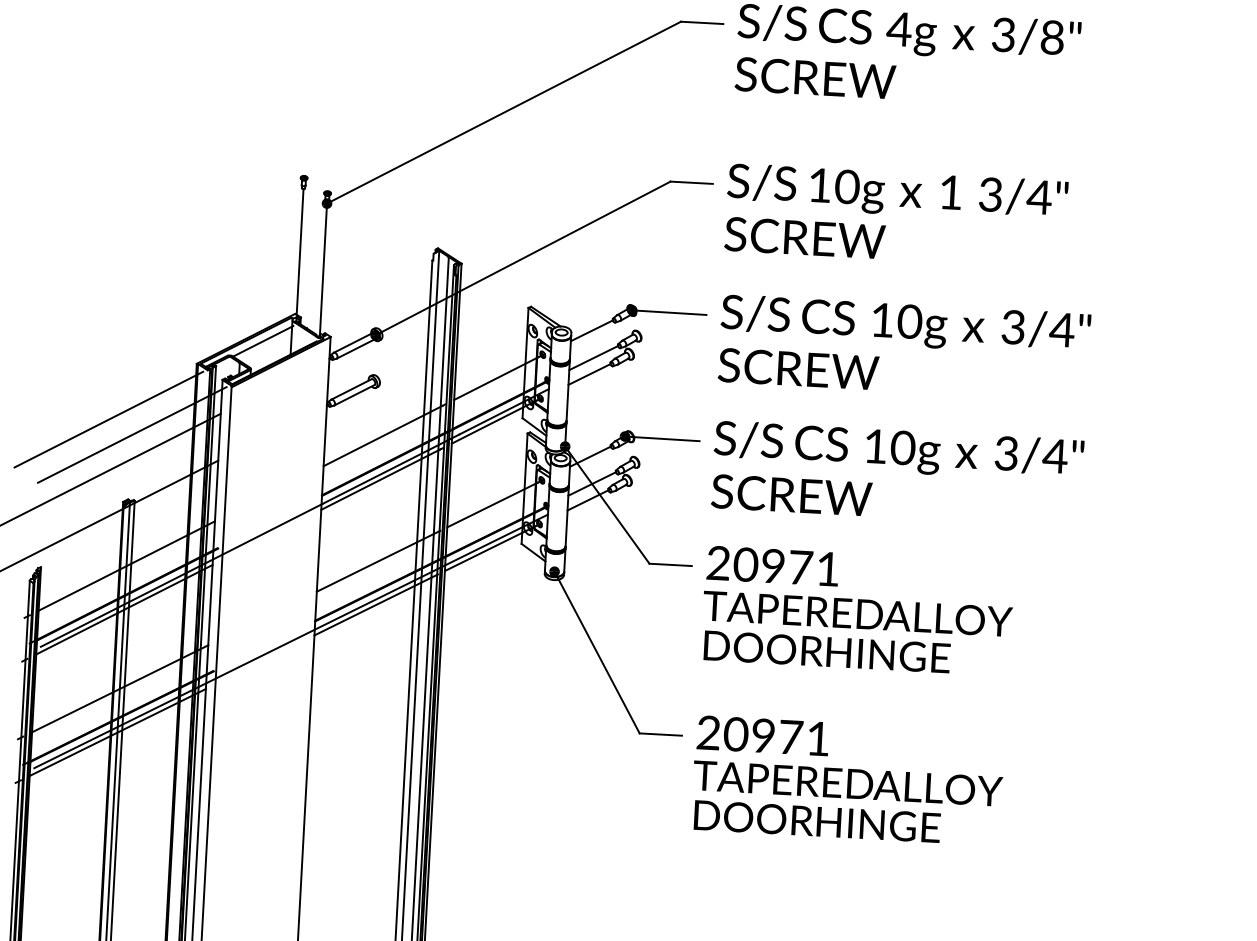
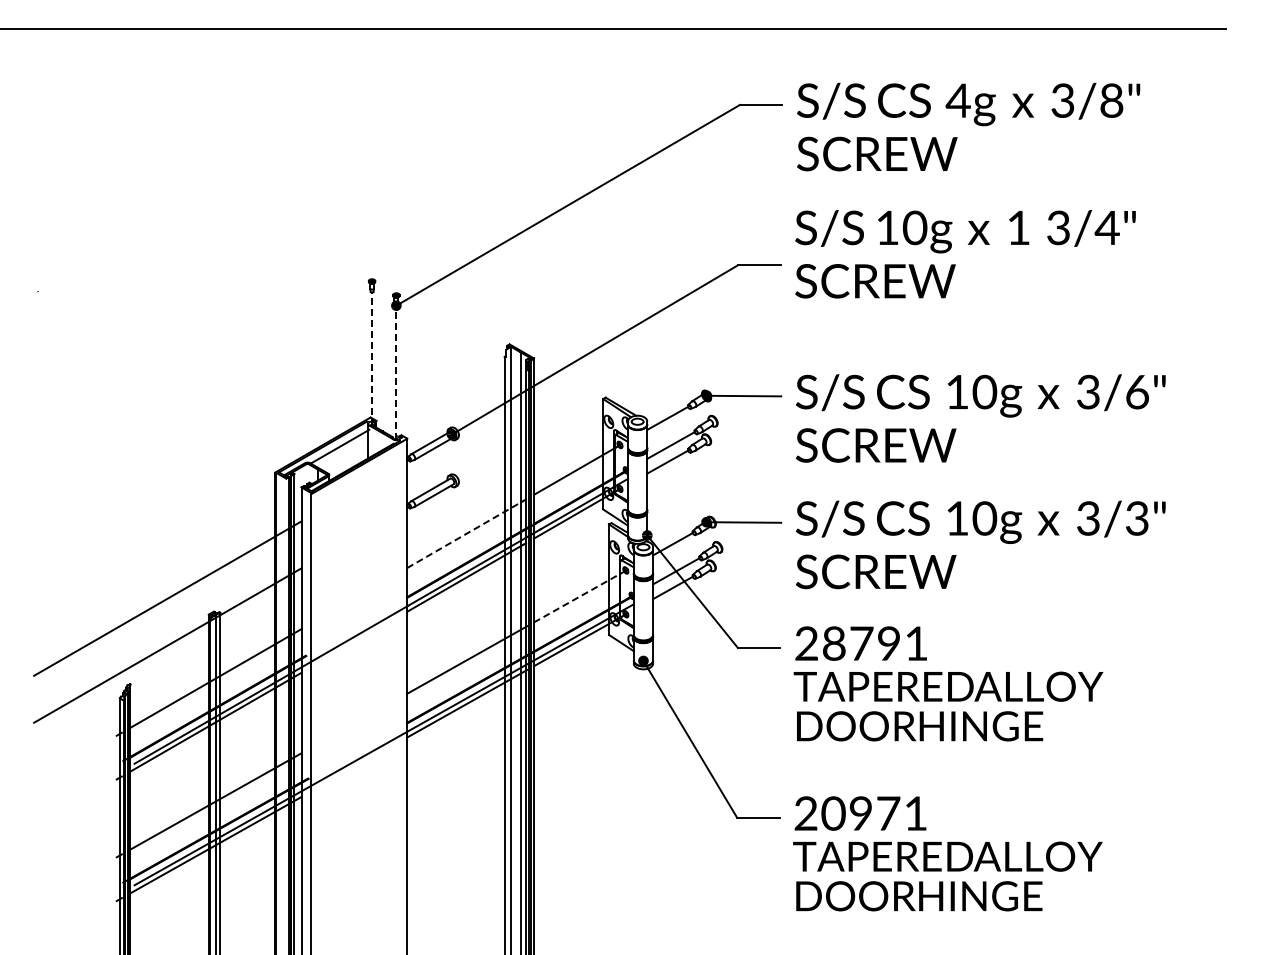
text: (896, 216) -> (965, 254), moved
line: (300, 256) -> (372, 359), solid -> dashed
line: (323, 271) -> (396, 373), solid -> dashed
text: (1061, 330) -> (1136, 392), 3/4" -> 3/6"
line: (108, 419) -> (189, 533), removed
line: (132, 435) -> (214, 547), removed
line: (383, 435) -> (465, 534), solid -> dashed
text: (1054, 456) -> (1136, 518), 3/4" -> 3/3"
line: (493, 504) -> (578, 597), solid -> dashed
text: (773, 566) -> (861, 643), 20971 -> 28791

